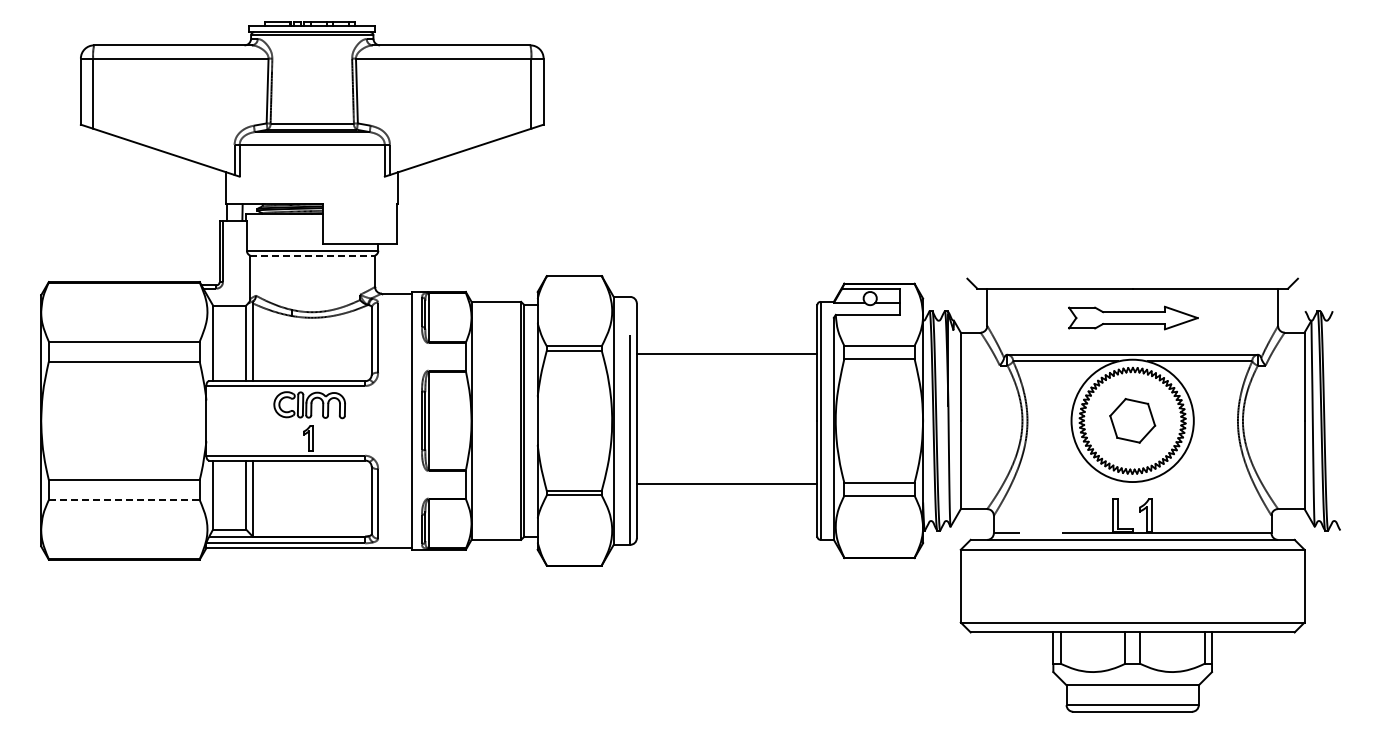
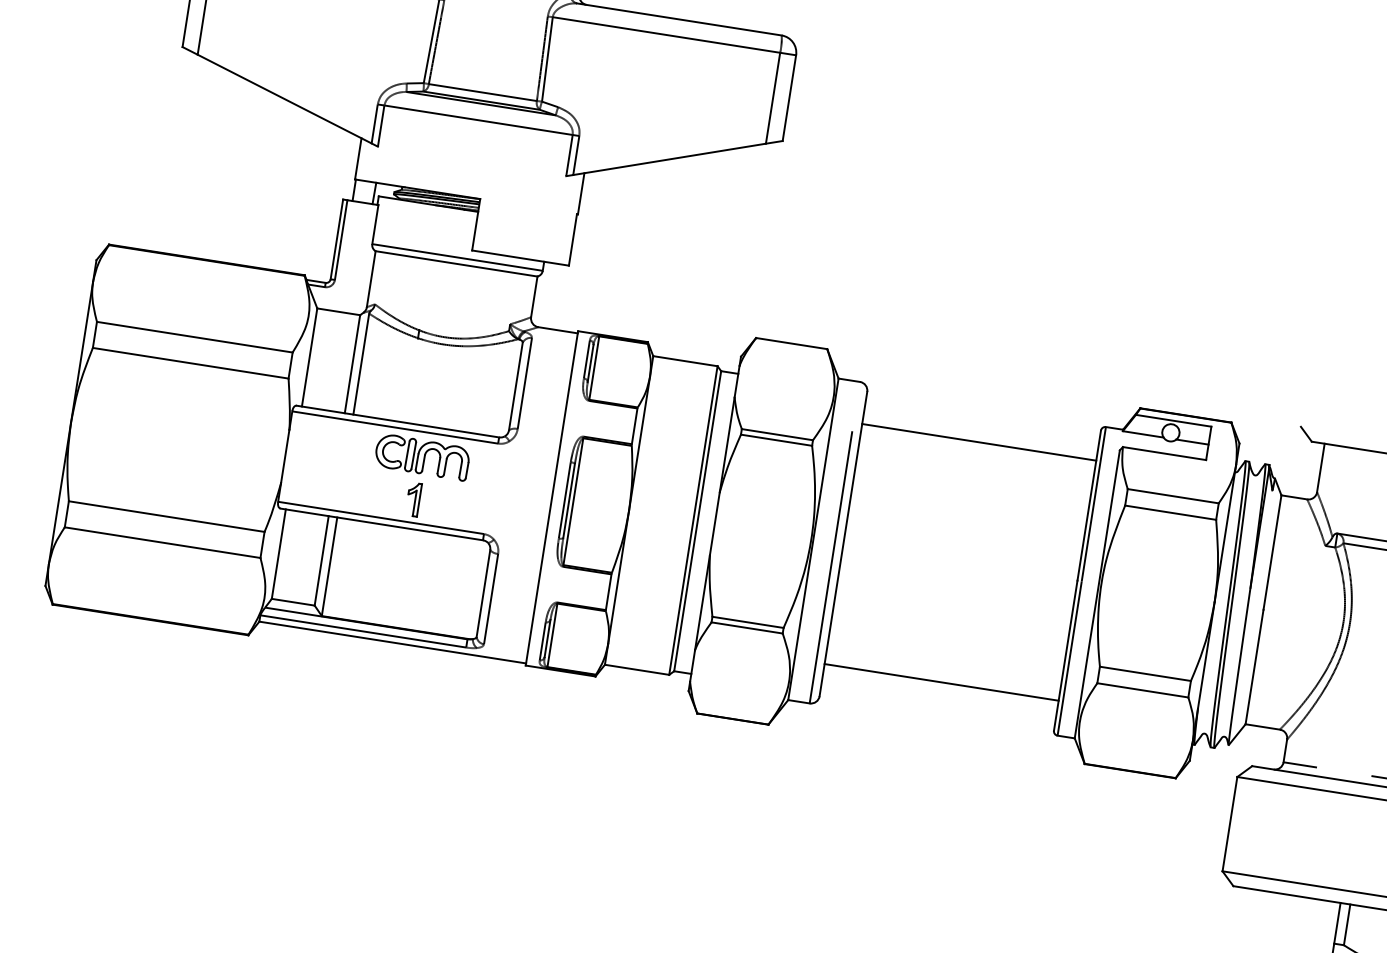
line: (313, 255) -> (457, 263), dashed -> solid
line: (726, 354) -> (978, 442), moved
line: (726, 484) -> (940, 682), moved
line: (124, 500) -> (162, 543), dashed -> solid

